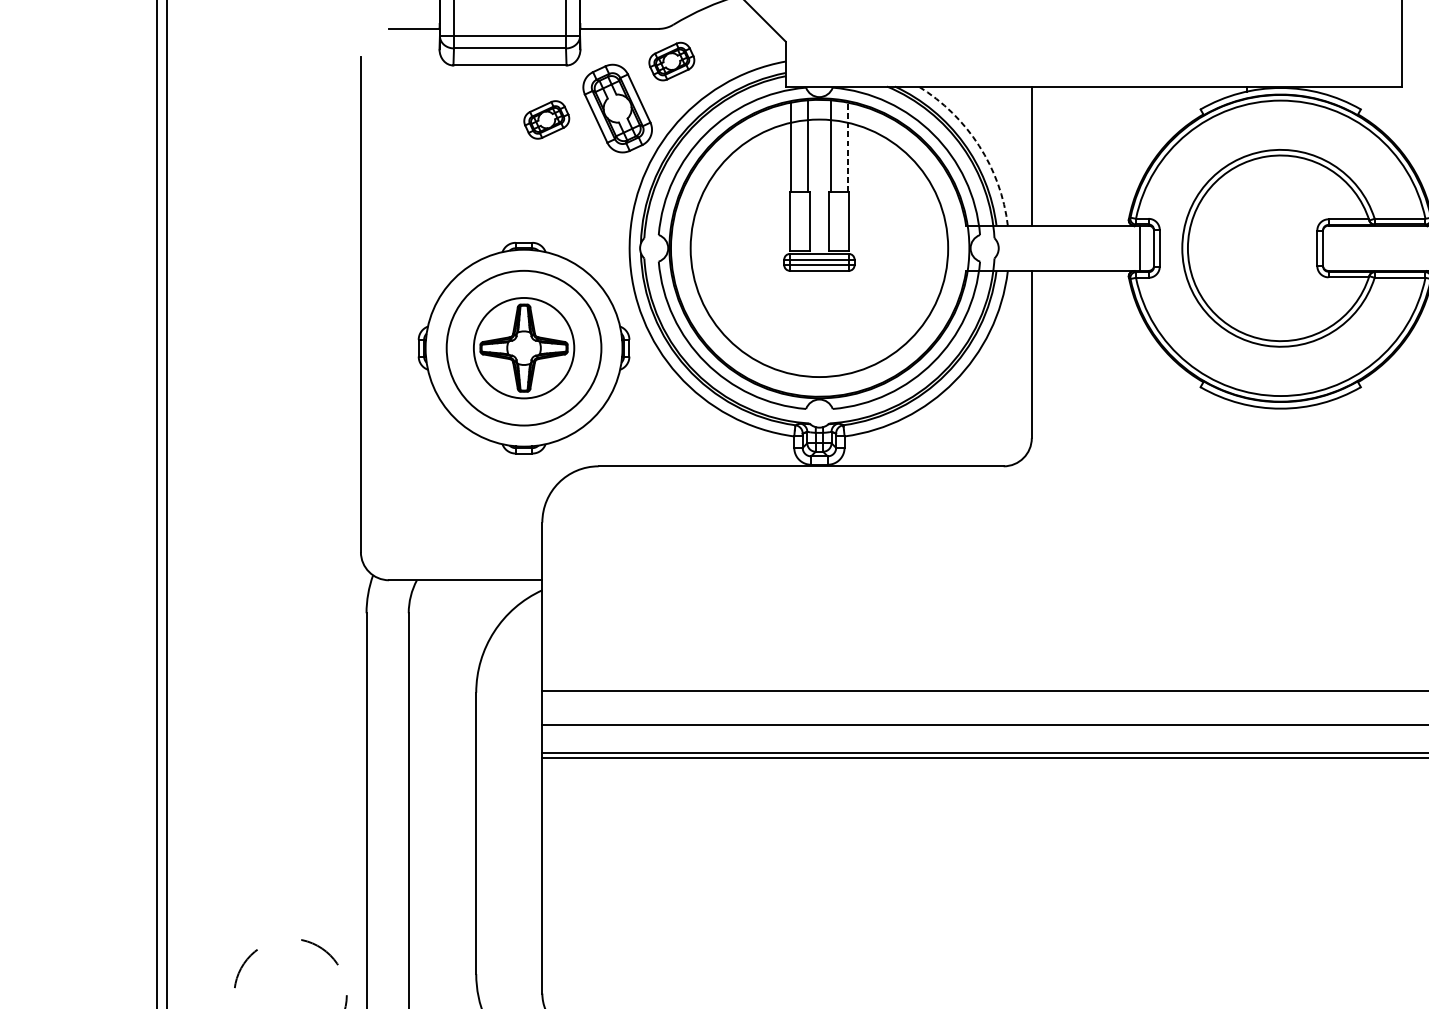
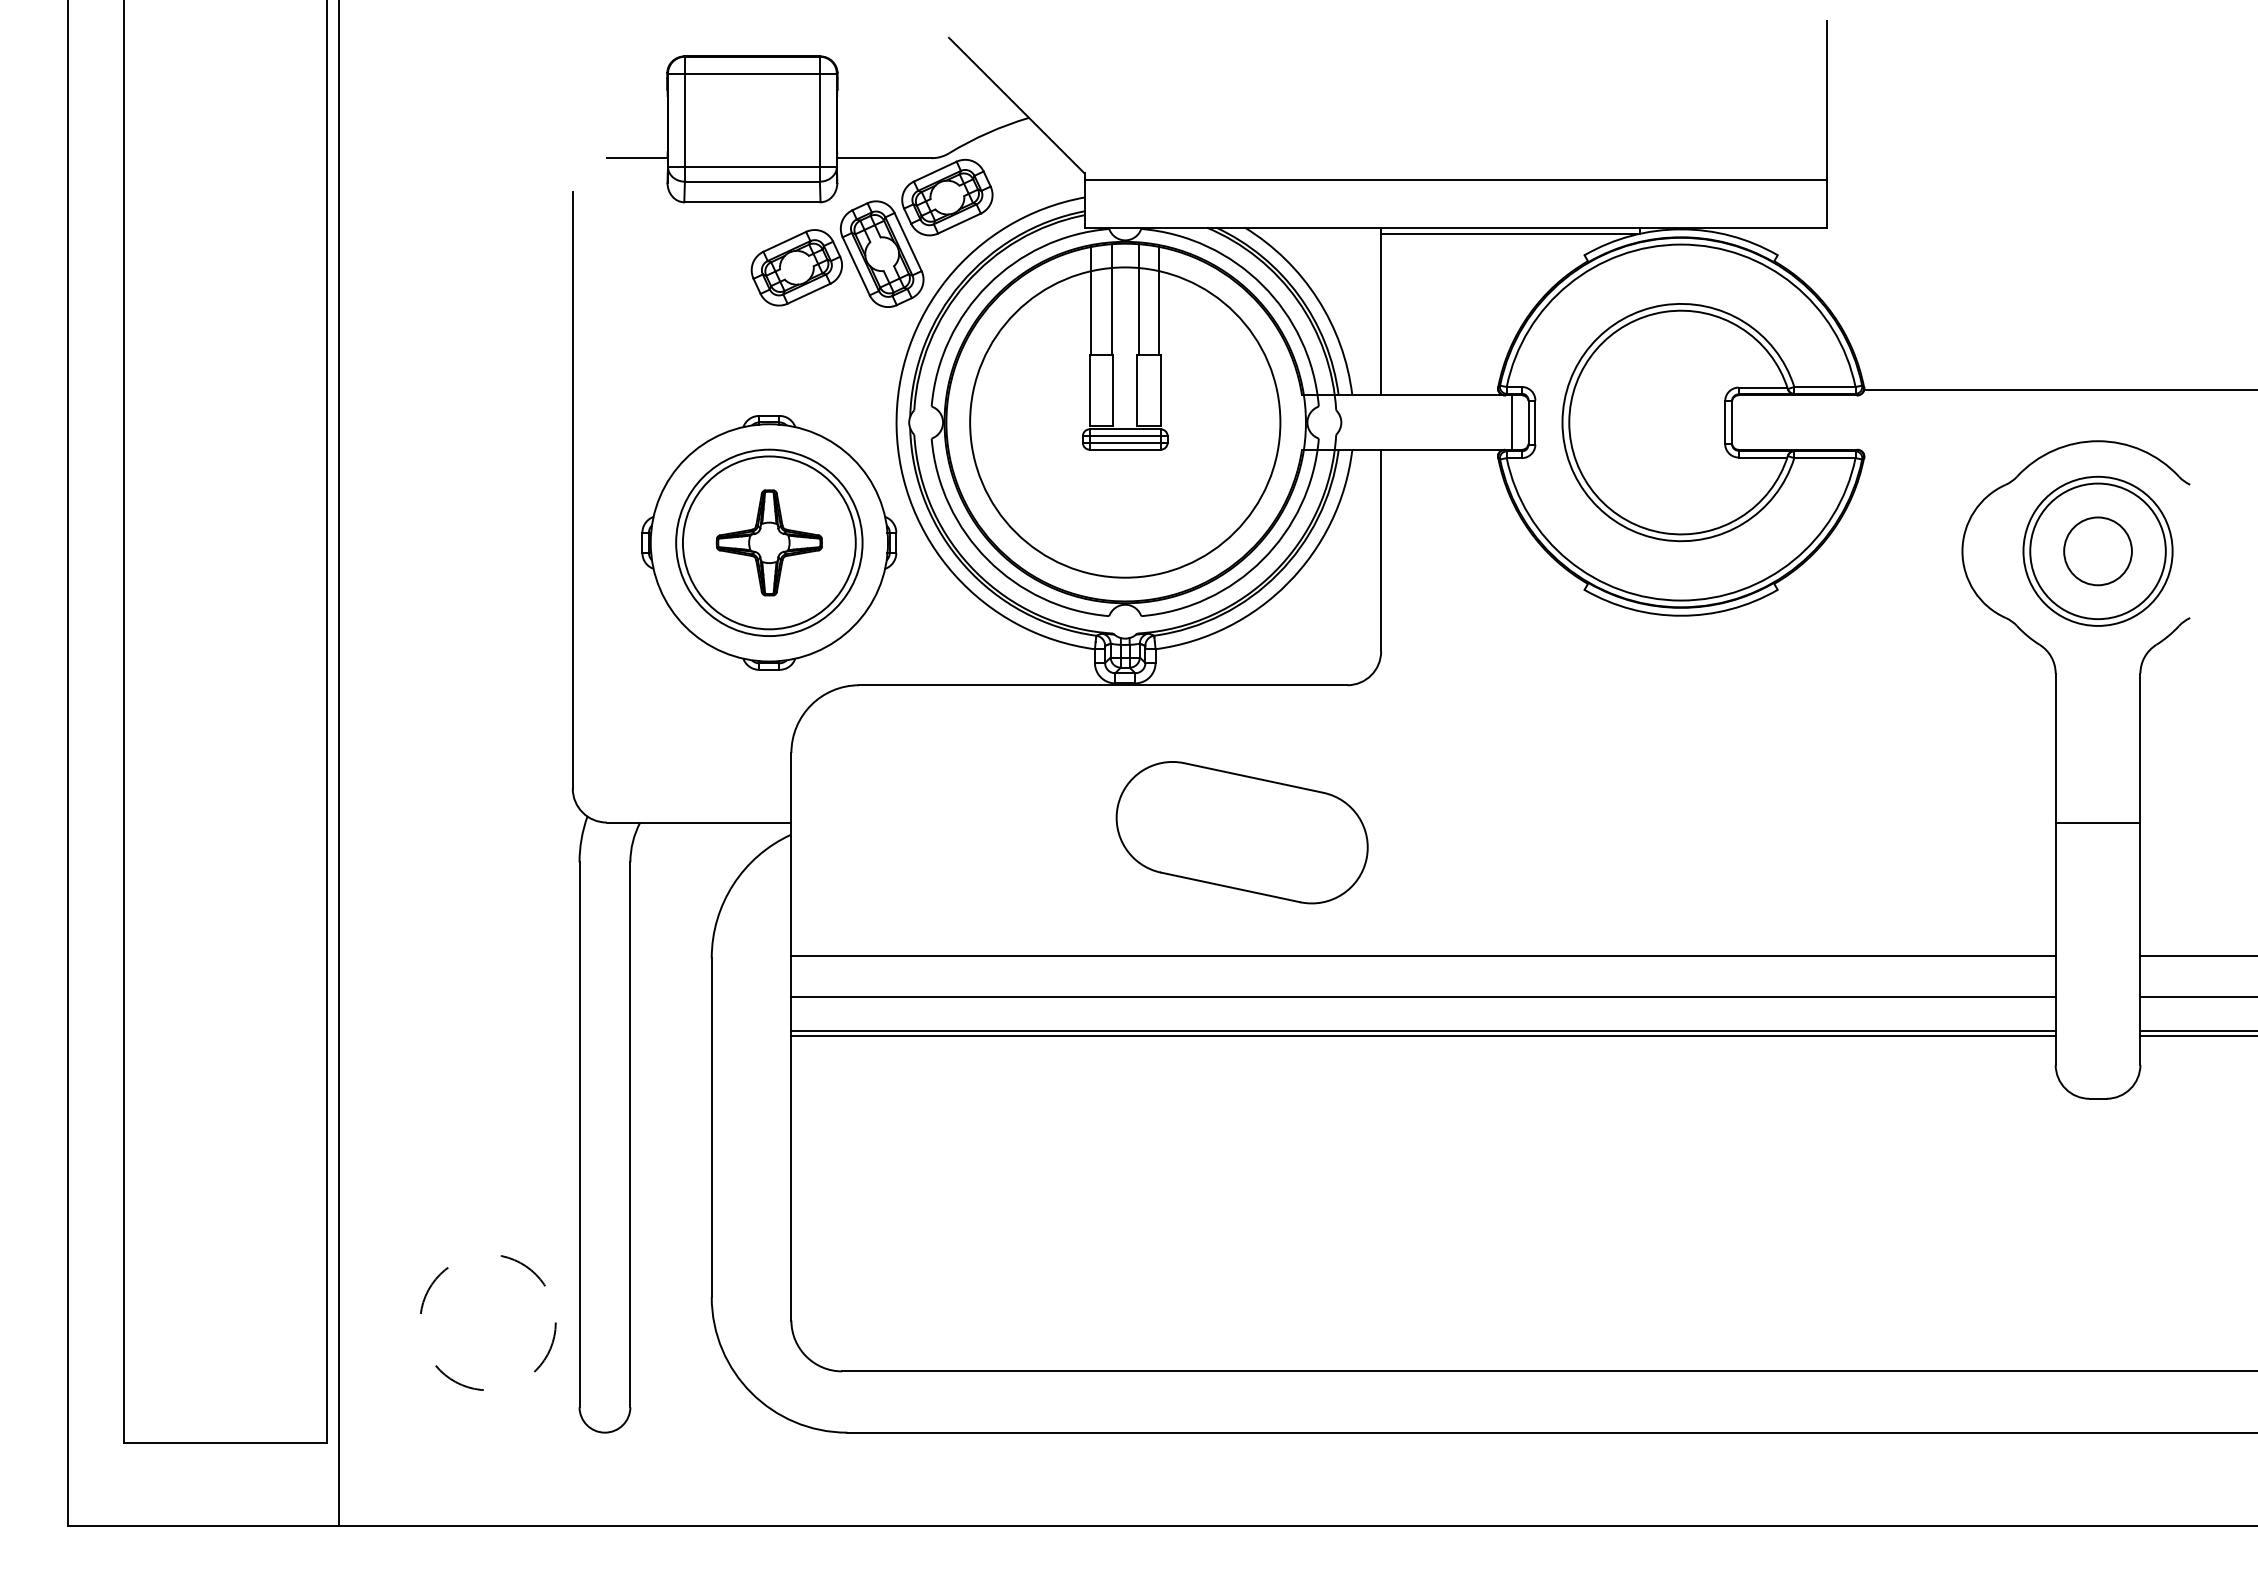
line: (1093, 47) -> (1455, 180), added
part: (671, 61) -> (947, 197), size x1.67
line: (1138, 92) -> (1509, 234), added
part: (546, 119) -> (796, 267), size x1.67
arc: (978, 146) -> (1317, 299), dashed -> solid
line: (847, 147) -> (1159, 300), dashed -> solid
circle: (523, 347) -> (768, 542), size x1.43
part: (915, 588) -> (1241, 832), added

